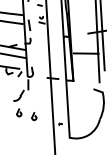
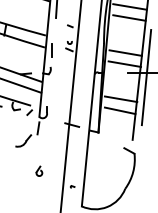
line: (84, 18) -> (125, 52), added
line: (84, 26) -> (124, 63), added
line: (86, 62) -> (119, 110), added
part: (19, 112) -> (20, 162), removed

